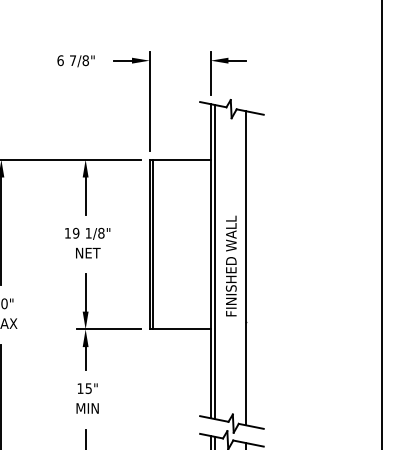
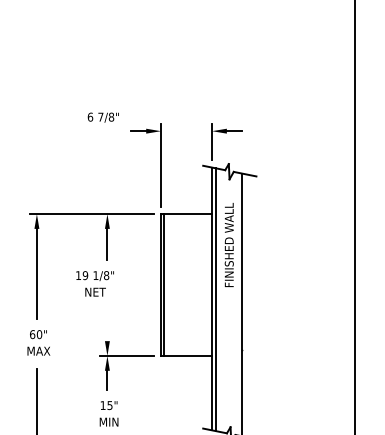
text: (74, 61) -> (102, 117), moved
text: (86, 242) -> (94, 283), moved
text: (230, 265) -> (228, 244), moved
line: (85, 292) -> (107, 325), removed

